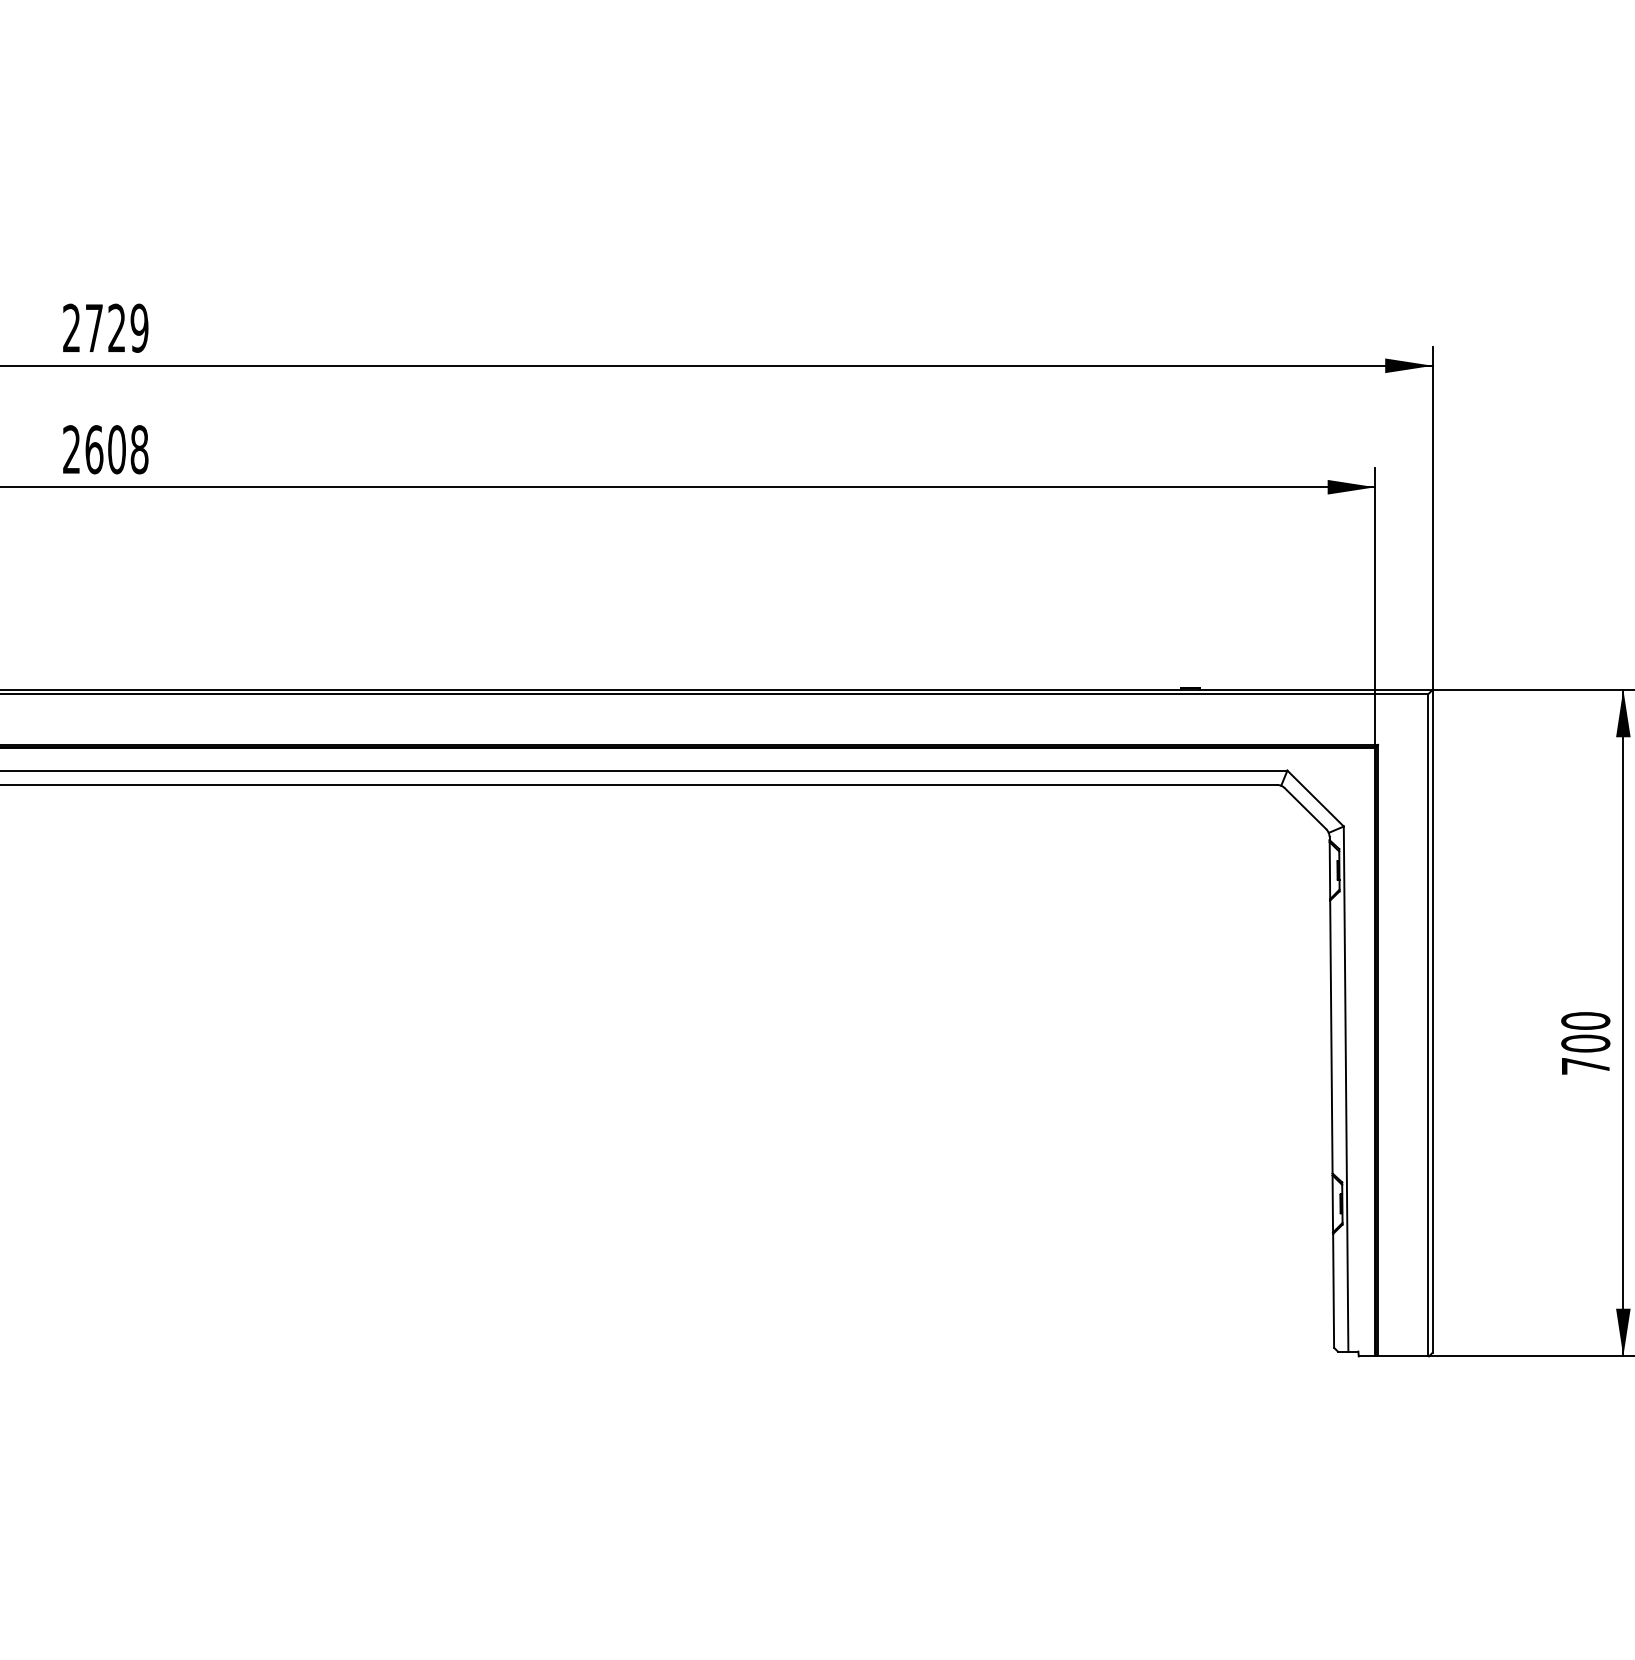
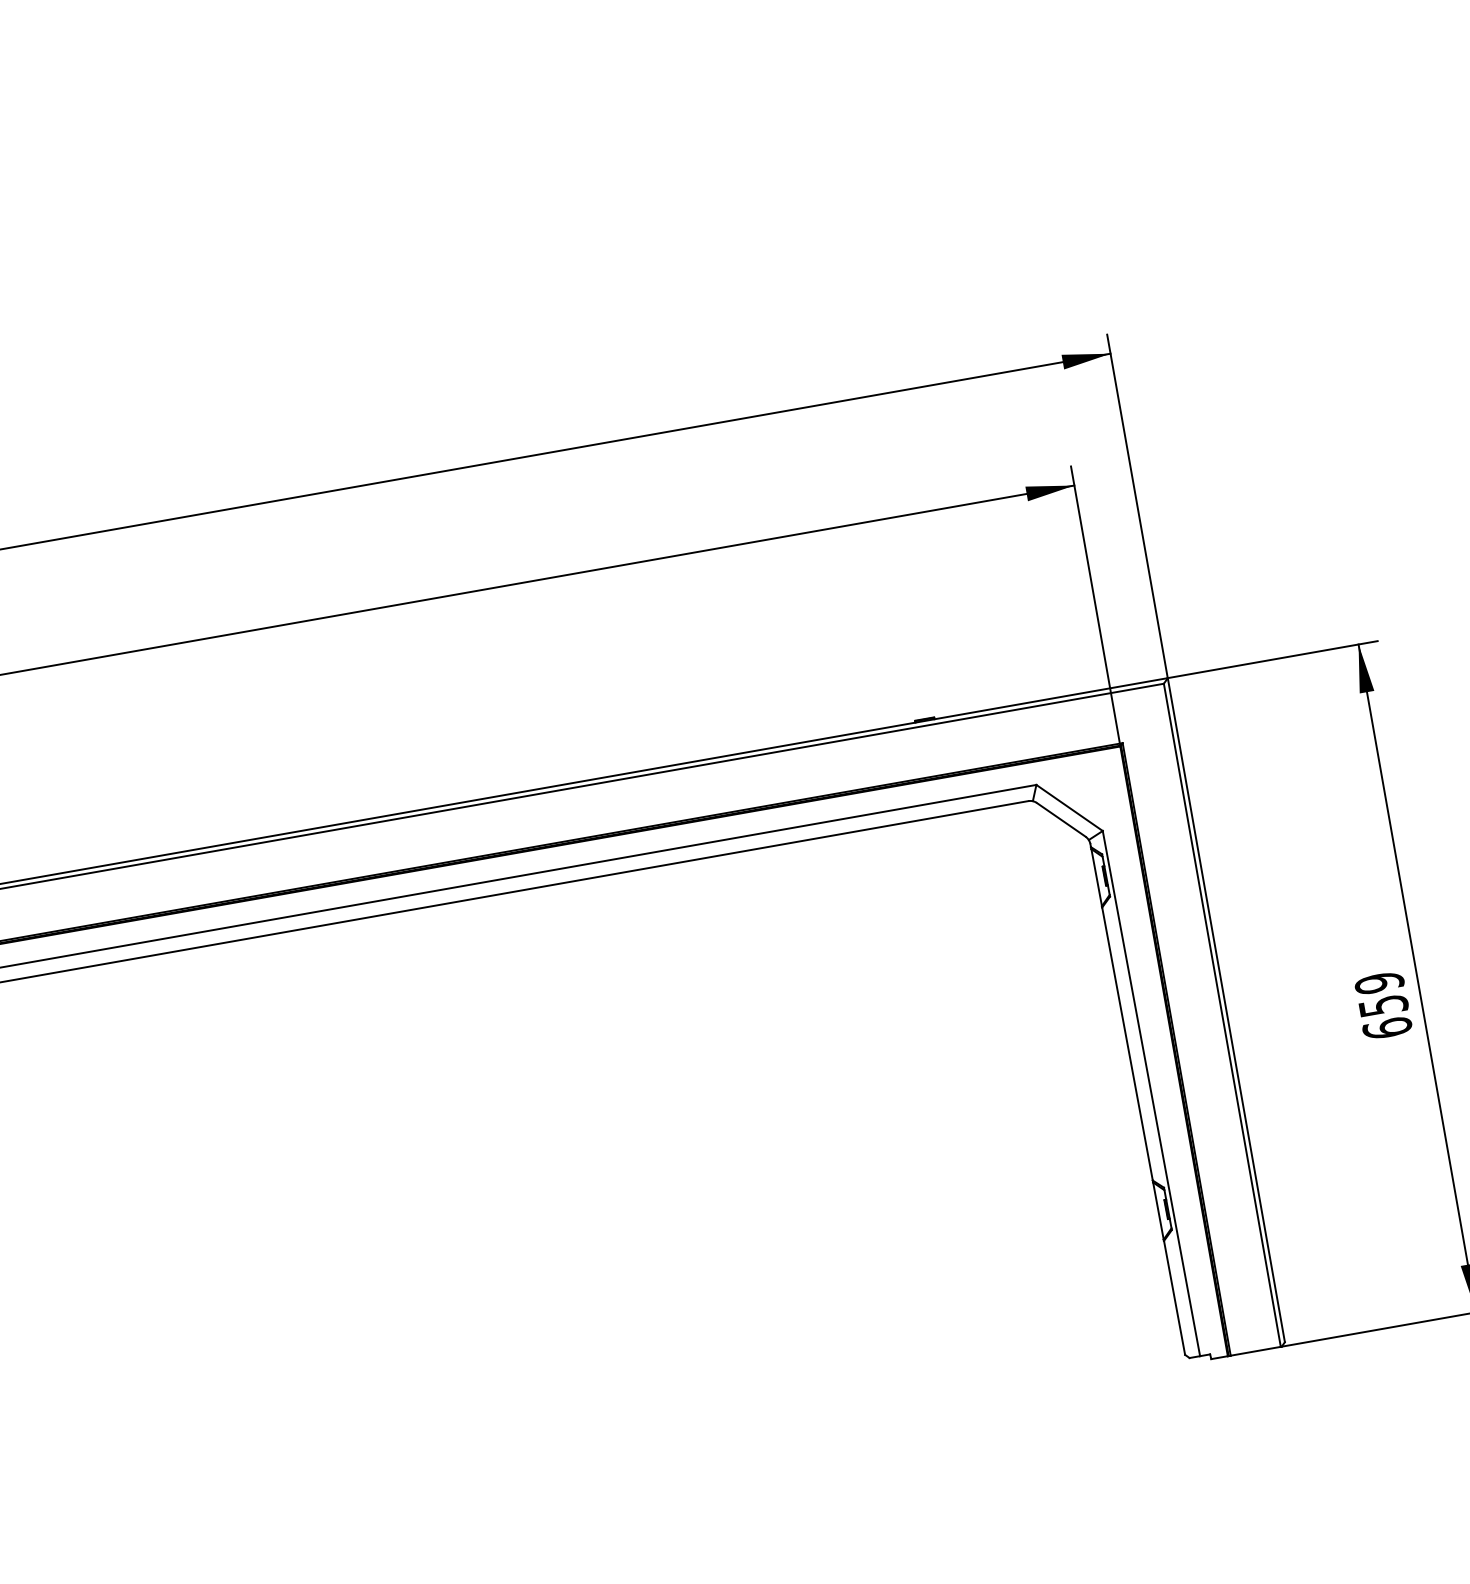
text: (1585, 1043) -> (1383, 1005), 700 -> 659

